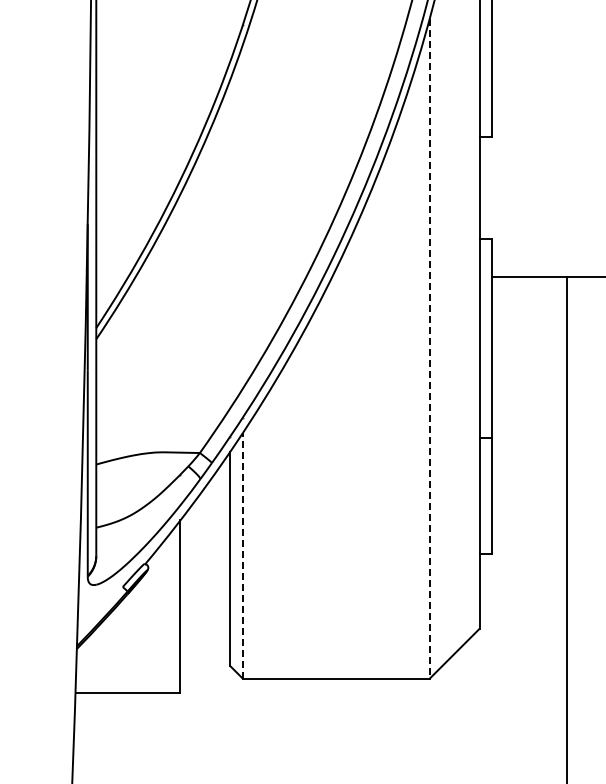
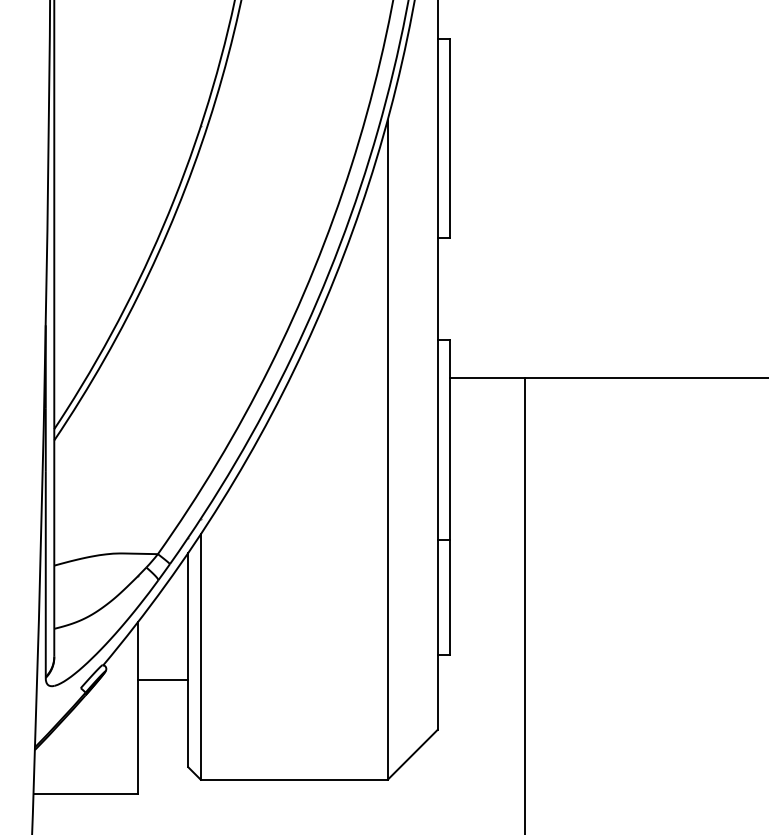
line: (429, 348) -> (387, 449), dashed -> solid
line: (242, 556) -> (200, 657), dashed -> solid
line: (205, 579) -> (163, 680), added

